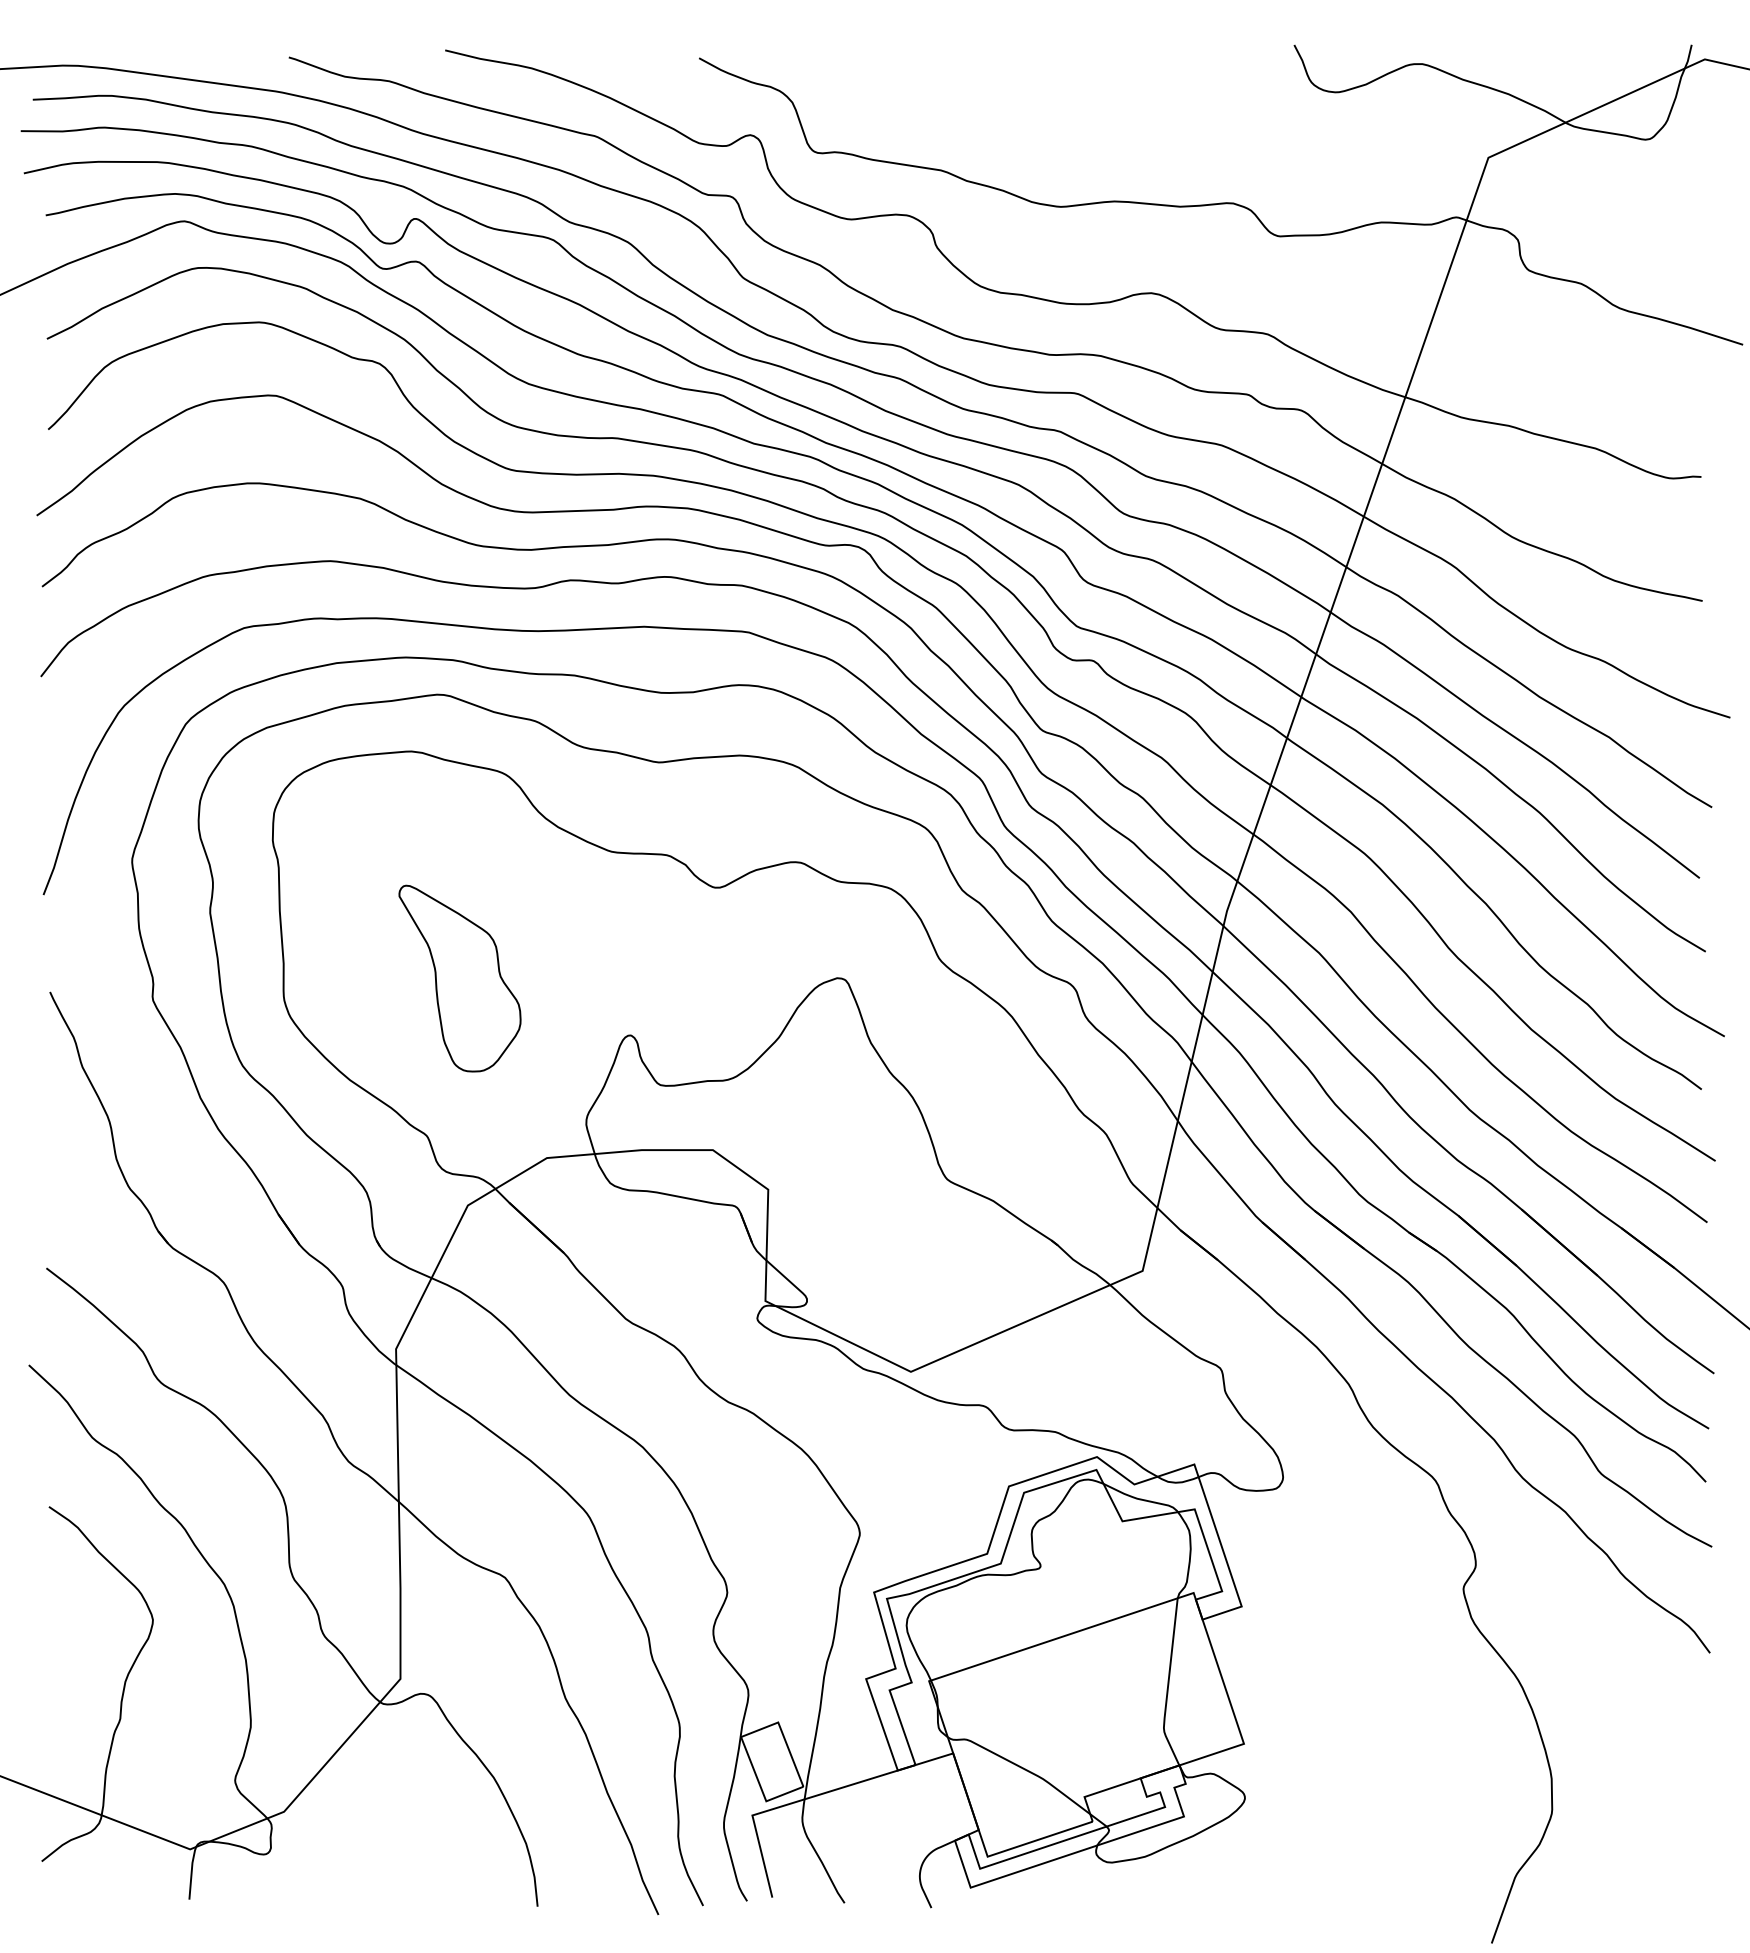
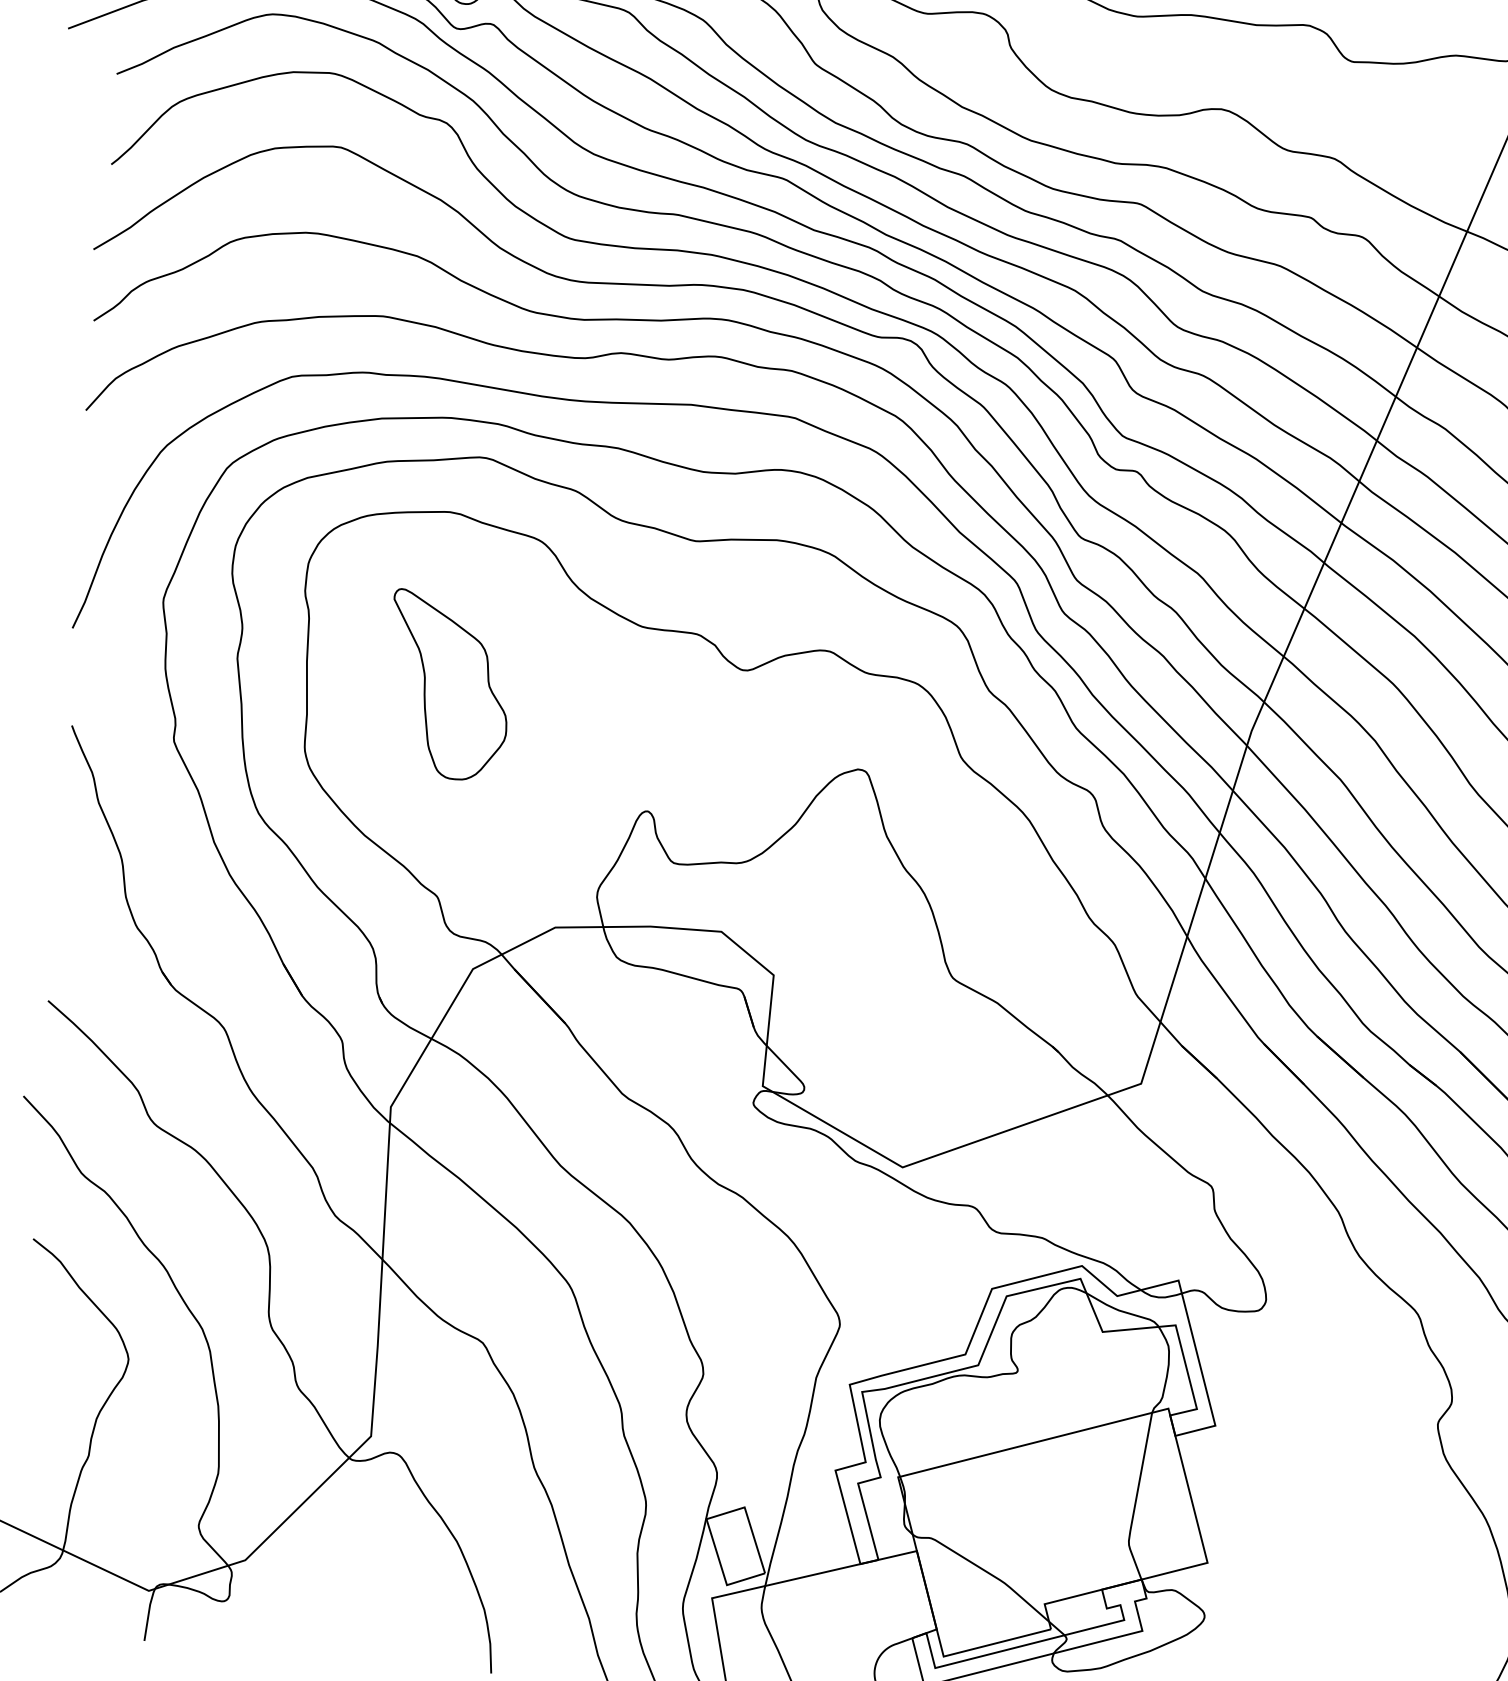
part: (459, 978) -> (448, 685), moved

